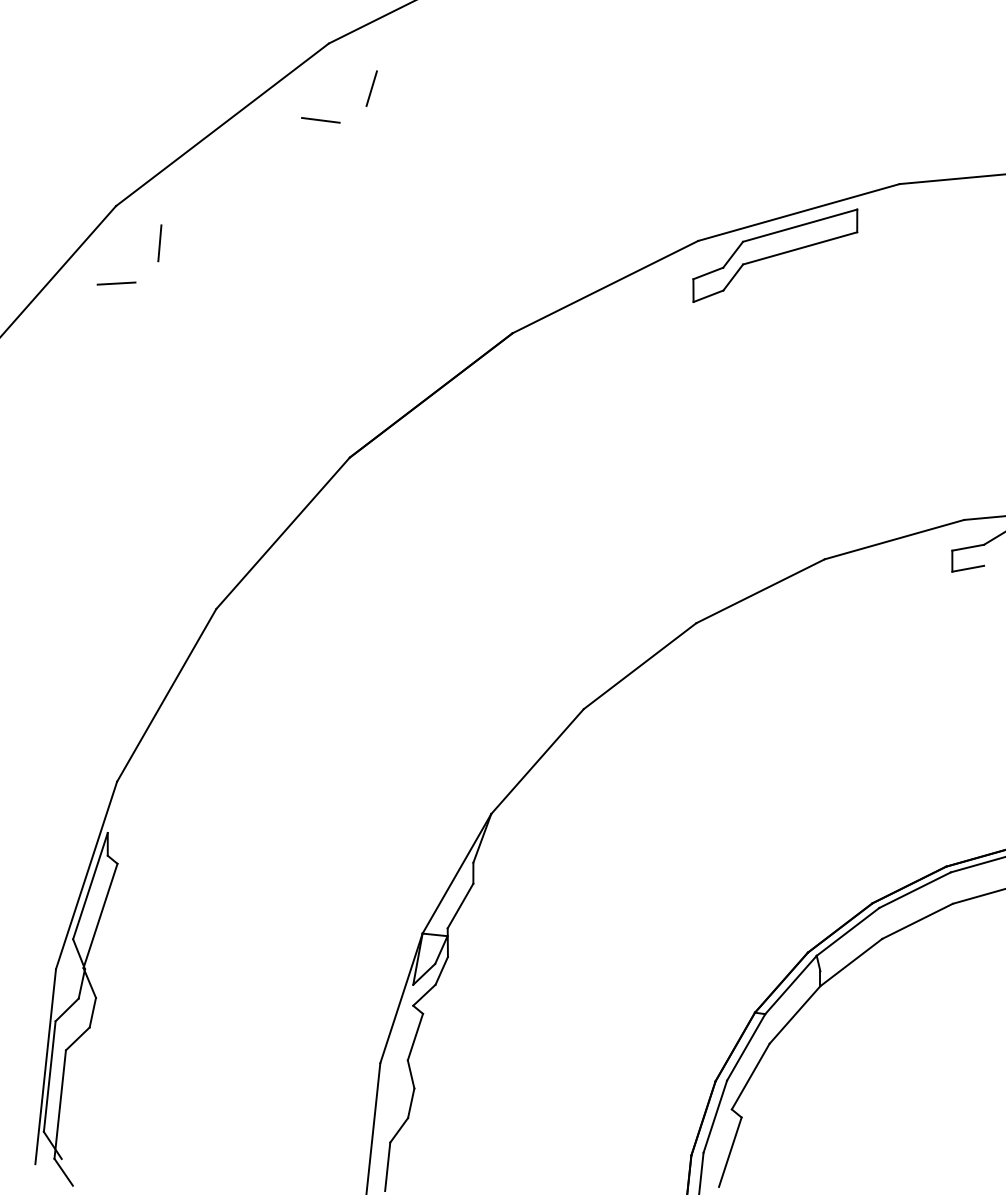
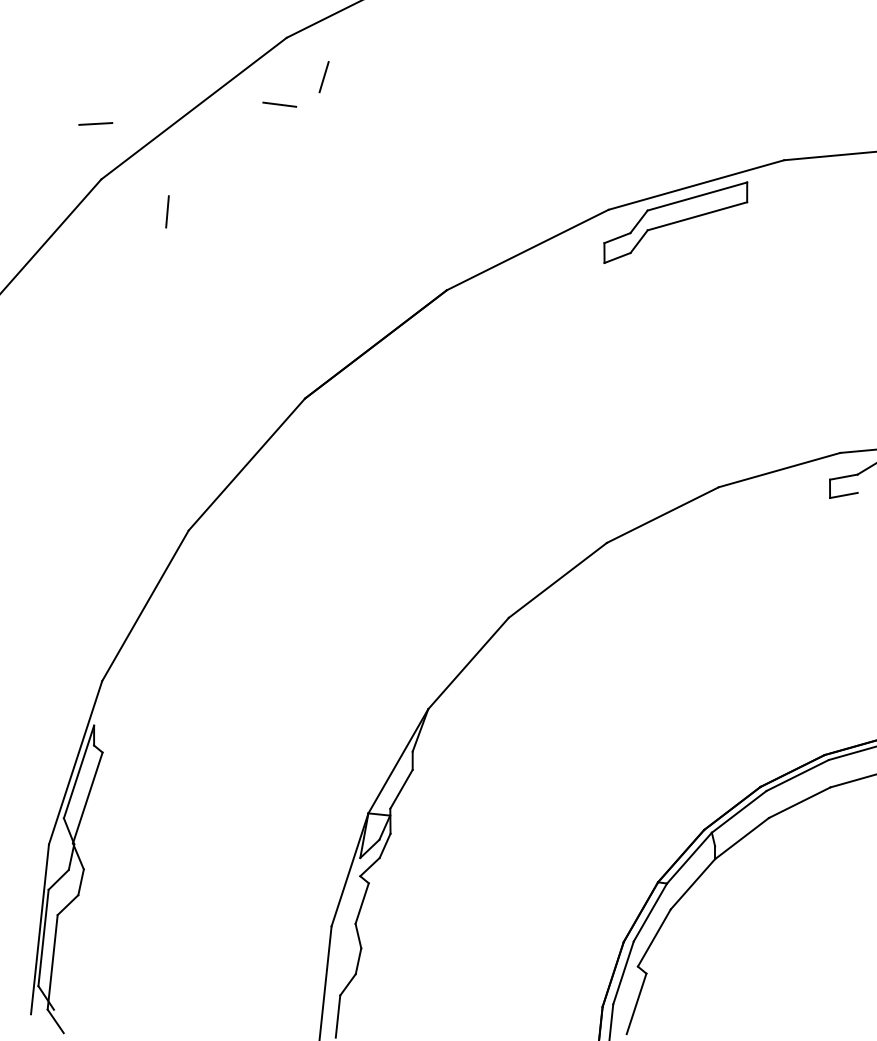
line: (159, 242) -> (167, 211), moved
line: (116, 283) -> (95, 123), moved

